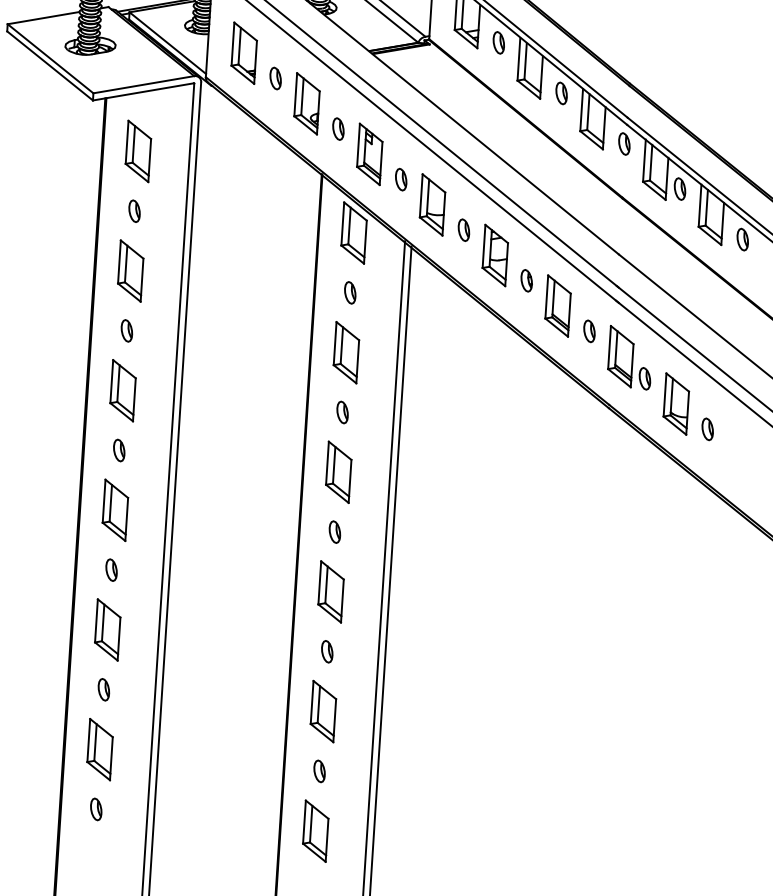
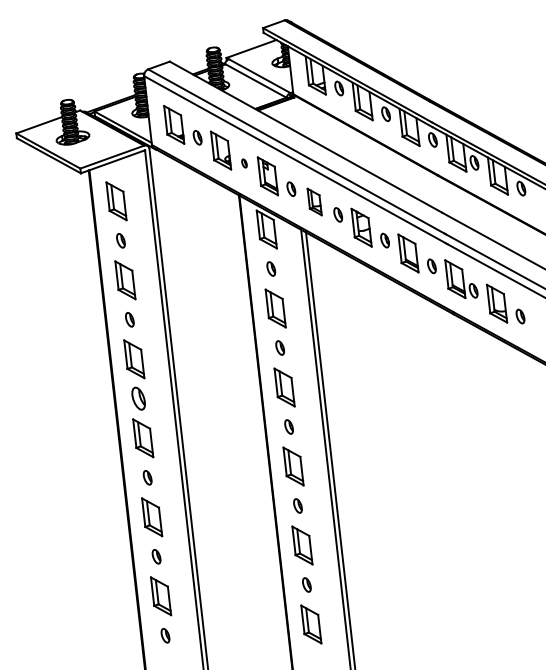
part: (338, 129) -> (244, 163), size x0.6
part: (432, 204) -> (314, 201), size x0.7
part: (118, 449) -> (138, 398), size x1.6

